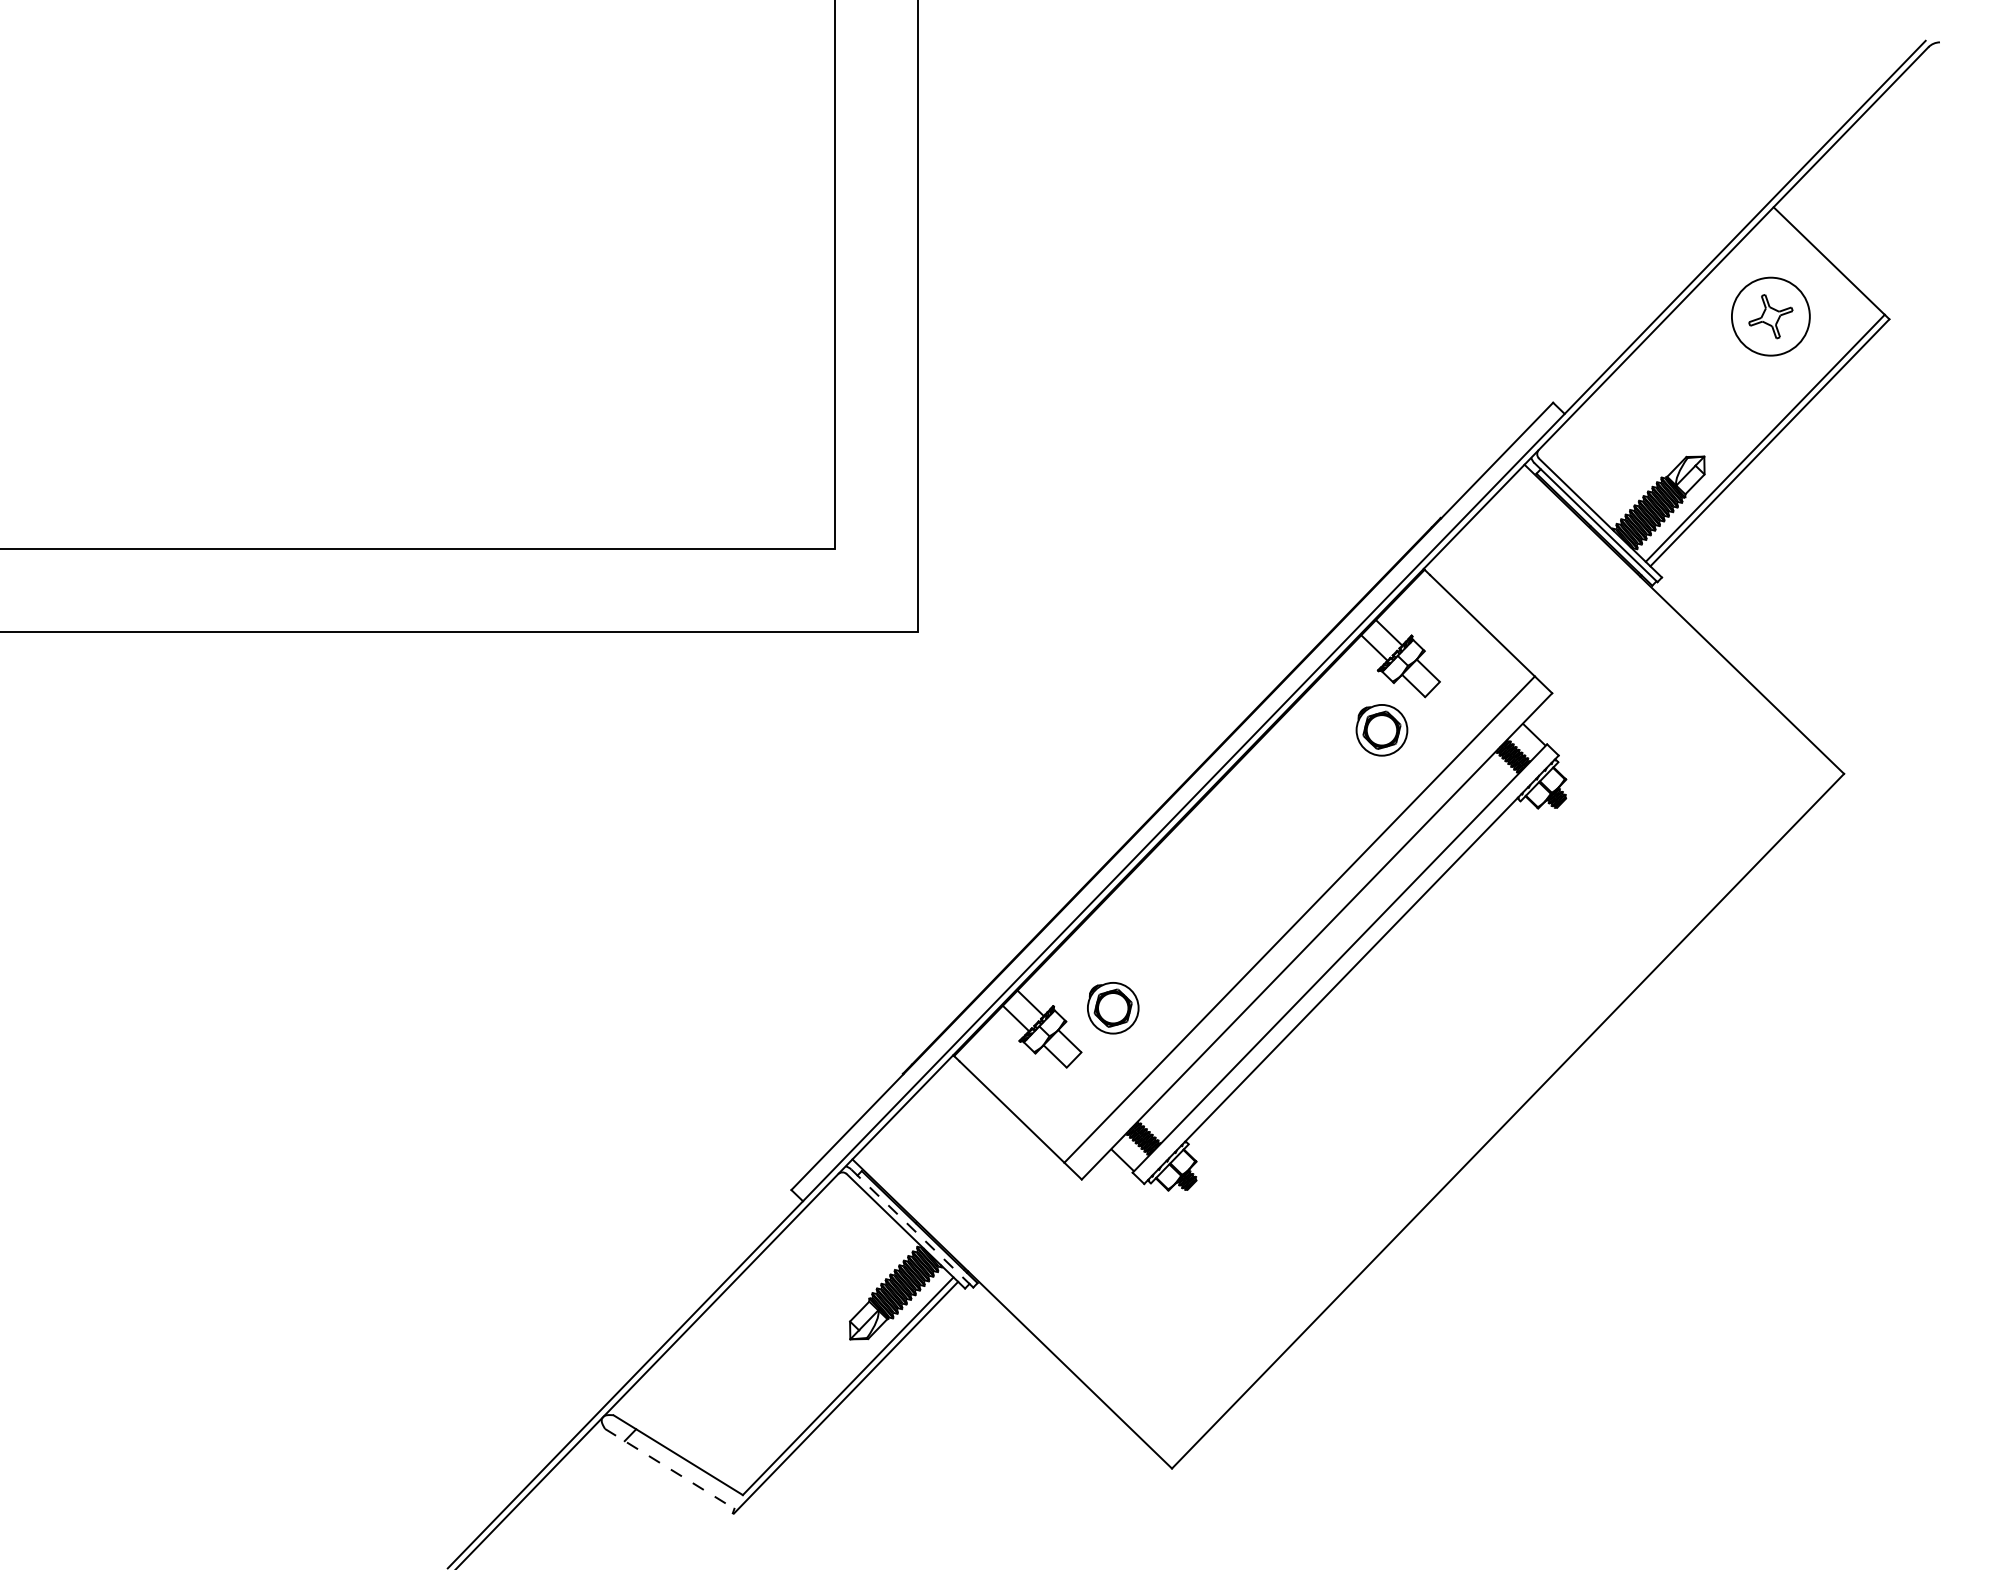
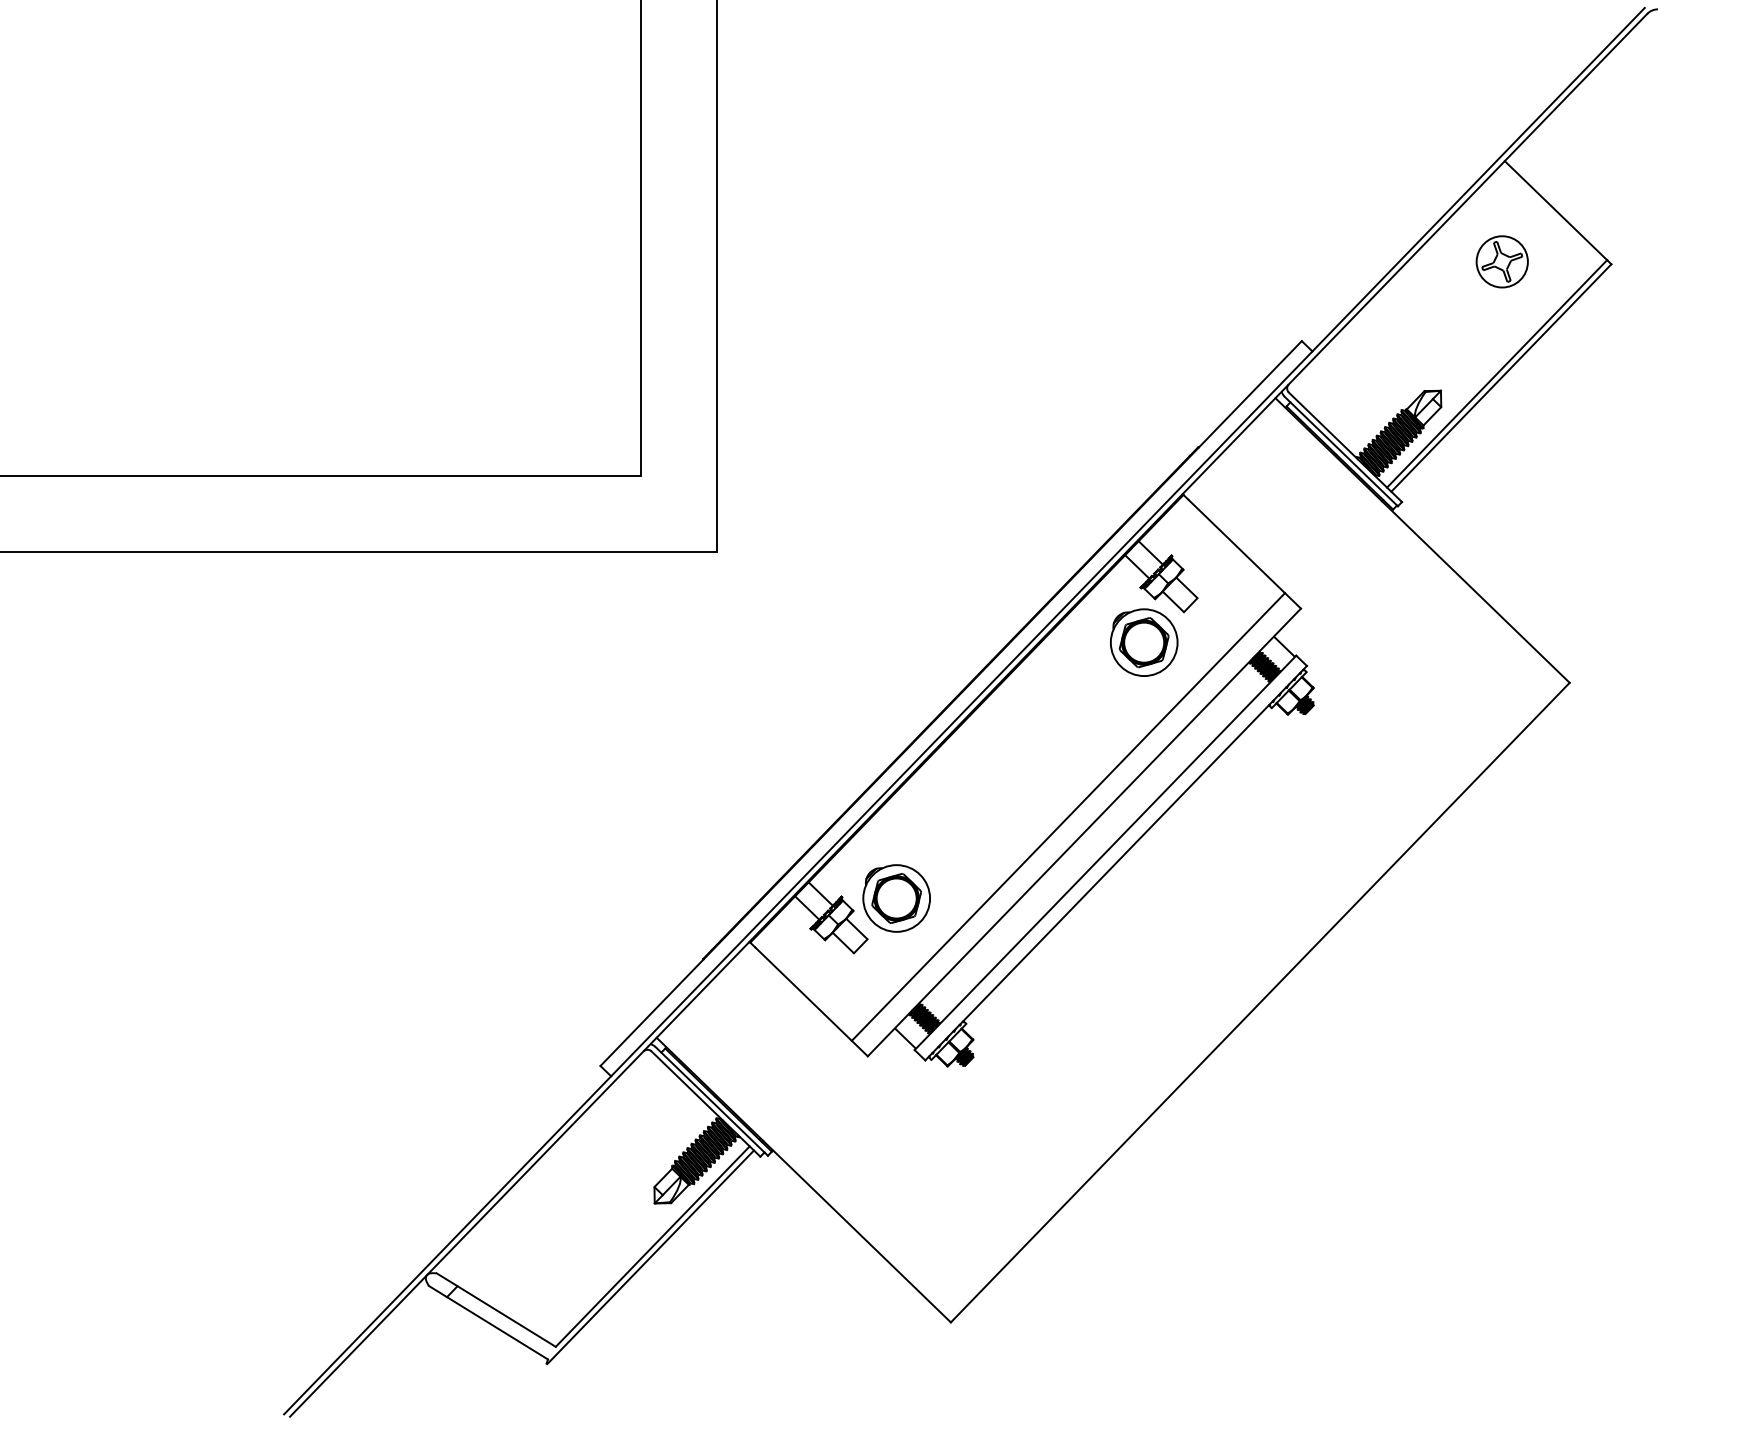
circle: (1770, 316) -> (1501, 261), size x0.71
part: (1381, 730) -> (1143, 642), size x1.43
part: (1113, 1008) -> (897, 898), size x1.43
line: (910, 1227) -> (710, 1100), dashed -> solid
line: (669, 1468) -> (488, 1322), dashed -> solid

